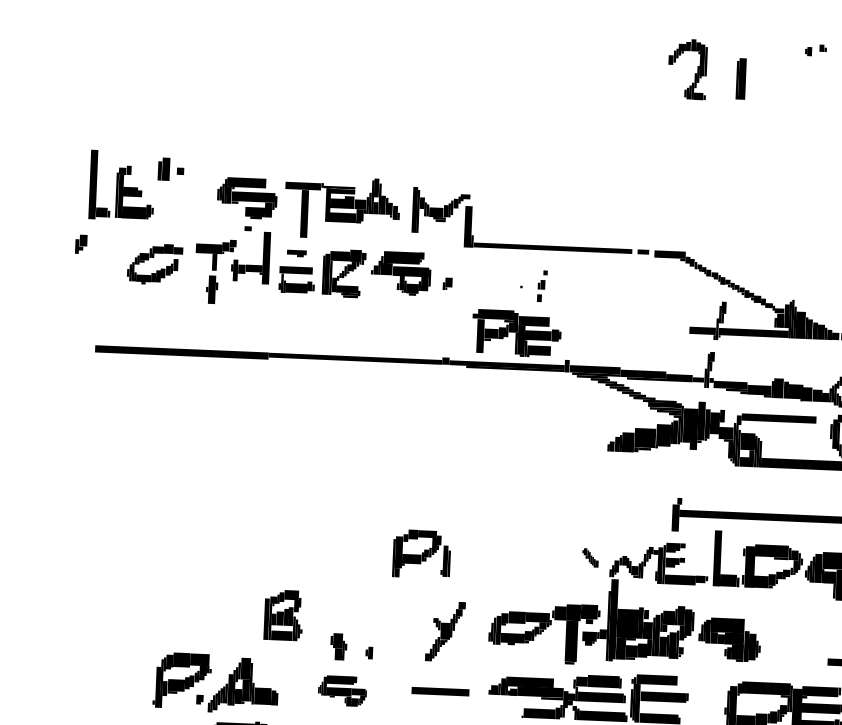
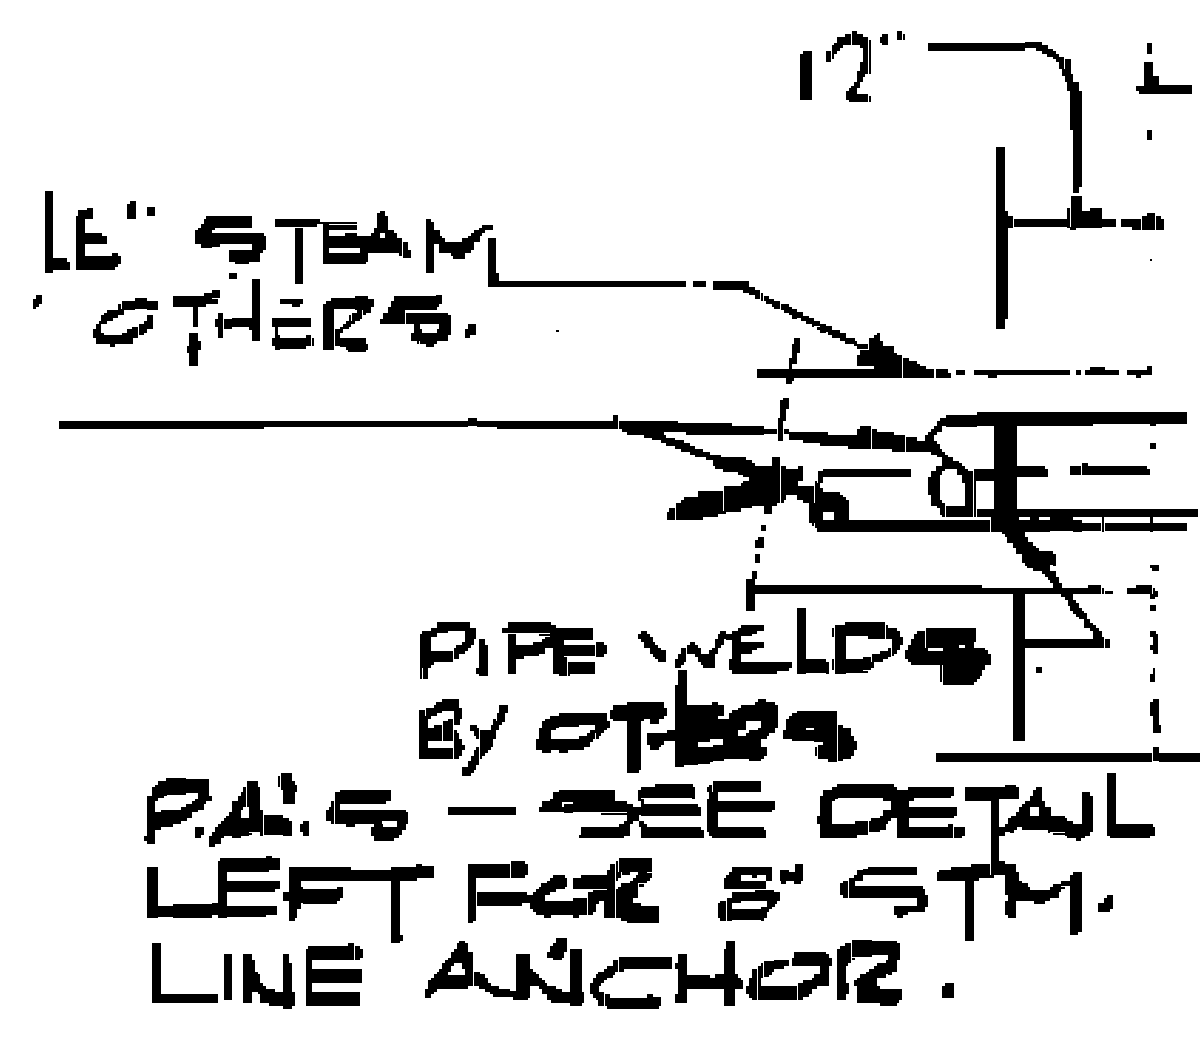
part: (695, 73) -> (857, 71), moved
part: (164, 168) -> (131, 209), size x0.62
part: (81, 243) -> (37, 301), size x0.62
part: (542, 285) -> (760, 543), moved
part: (516, 333) -> (554, 648), moved
part: (589, 557) -> (651, 646), size x1.43
part: (283, 614) -> (441, 728), moved
part: (338, 646) -> (287, 788), moved
part: (369, 653) -> (304, 828), moved
part: (342, 691) -> (366, 815), size x1.43

